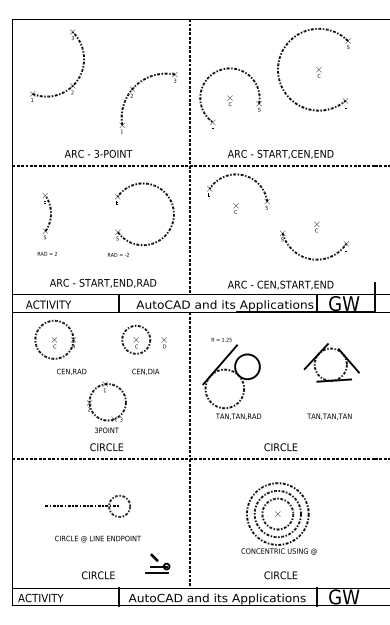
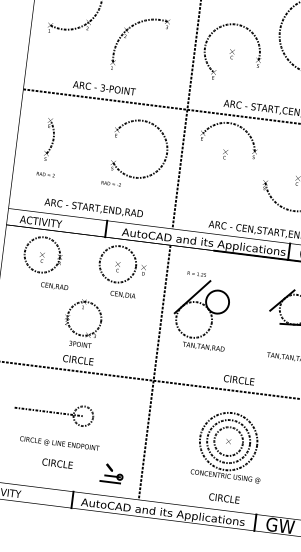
part: (132, 97) -> (125, 38), moved
circle: (136, 339) -> (118, 264), size x1.4
text: (98, 575) -> (57, 463), moved

